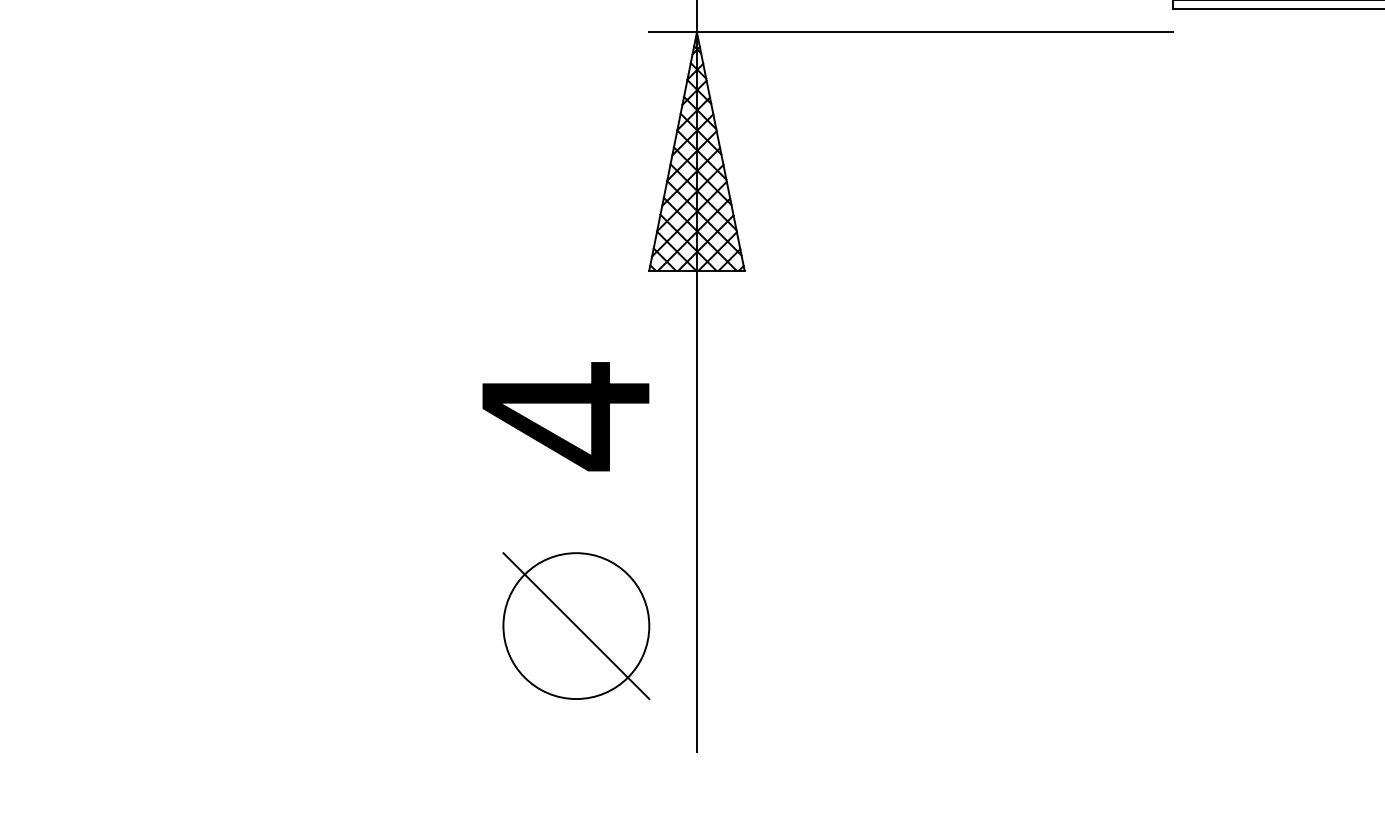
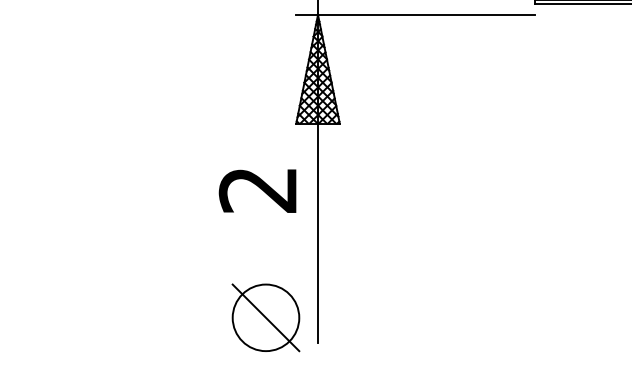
text: (564, 417) -> (257, 190), 4 -> 2
part: (575, 625) -> (265, 317), moved

